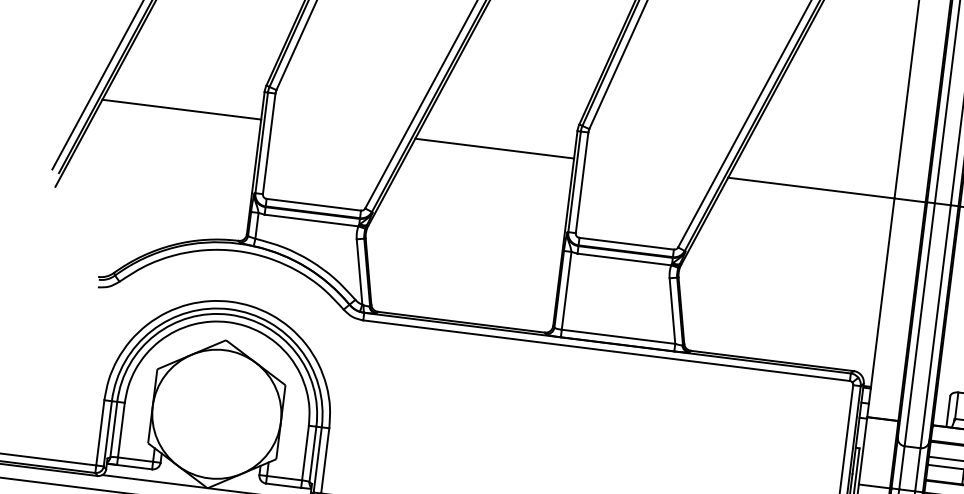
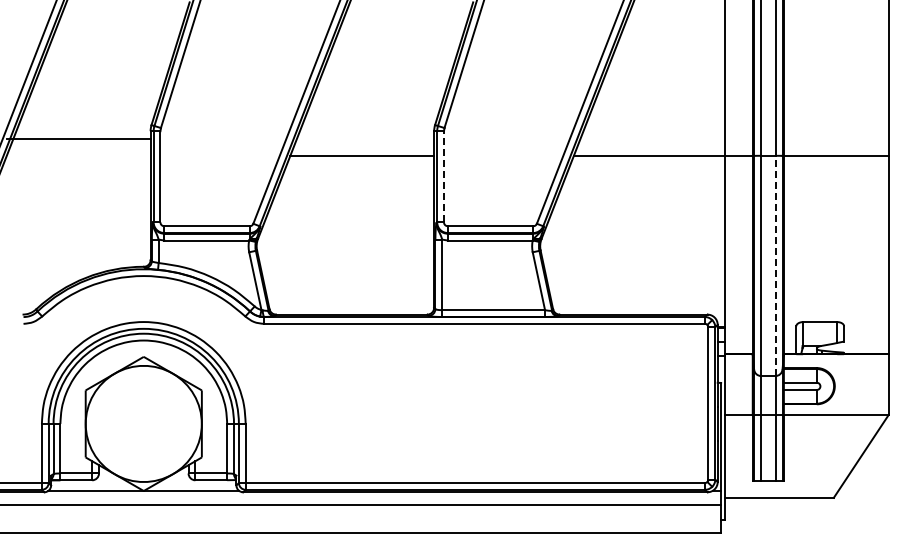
line: (181, 110) -> (78, 139), moved
line: (582, 182) -> (444, 176), solid -> dashed
line: (935, 326) -> (775, 265), solid -> dashed

